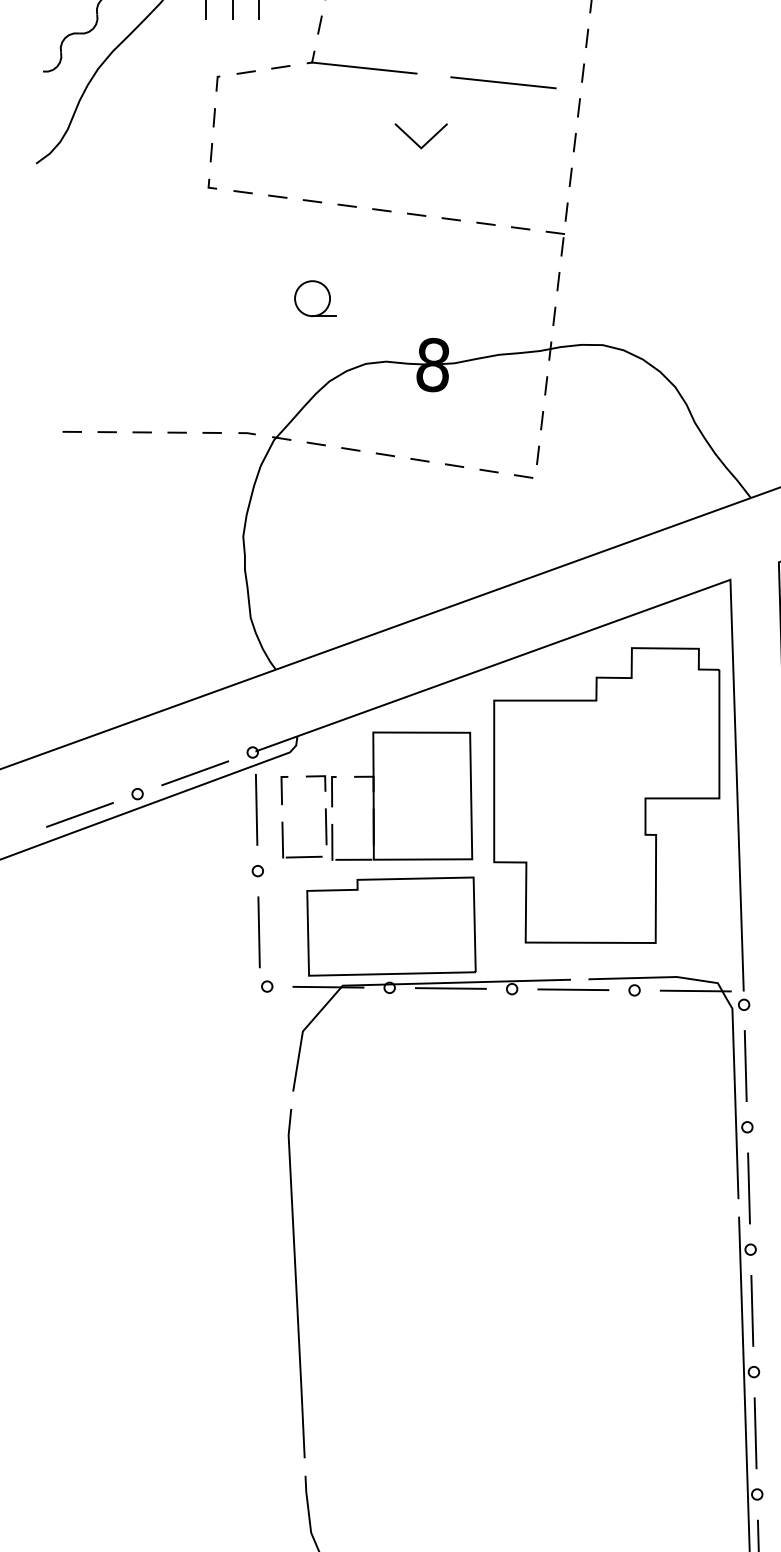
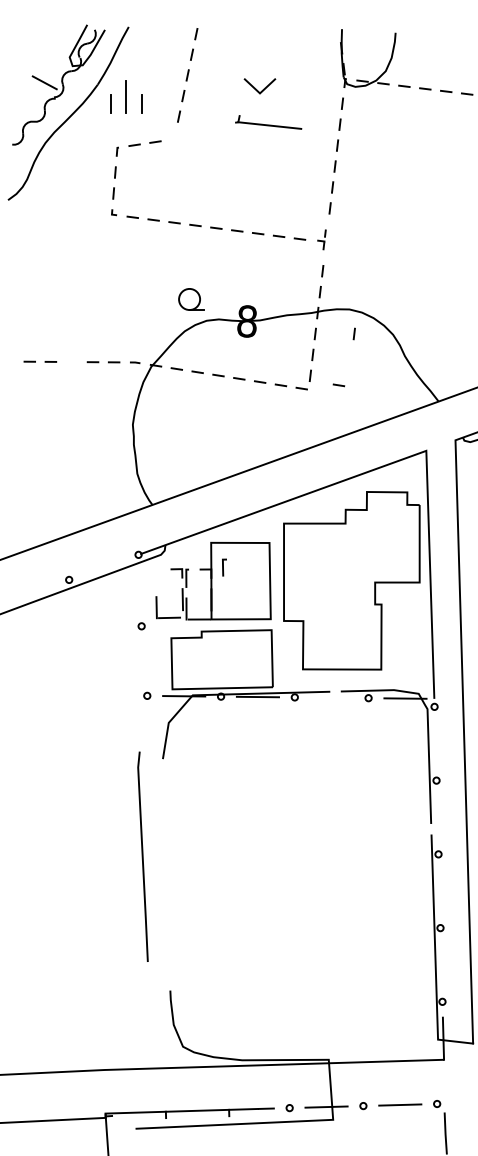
part: (362, 62) -> (268, 122), moved
line: (503, 82) -> (289, 151), removed
line: (426, 141) -> (243, 186), removed
part: (556, 228) -> (321, 239), size x0.6
part: (315, 298) -> (191, 299), moved
line: (609, 385) -> (353, 333), added
line: (141, 431) -> (71, 361), removed
line: (584, 471) -> (338, 385), added
line: (194, 773) -> (103, 567), removed
line: (282, 790) -> (223, 567), moved
line: (255, 809) -> (140, 589), removed
line: (79, 814) -> (34, 592), removed
line: (257, 932) -> (141, 663), removed
line: (573, 989) -> (331, 697), removed
line: (745, 1065) -> (435, 743), removed
line: (748, 1188) -> (437, 817), removed
line: (295, 1283) -> (142, 856), moved
line: (752, 1311) -> (439, 891), removed
line: (755, 1432) -> (441, 964), removed

